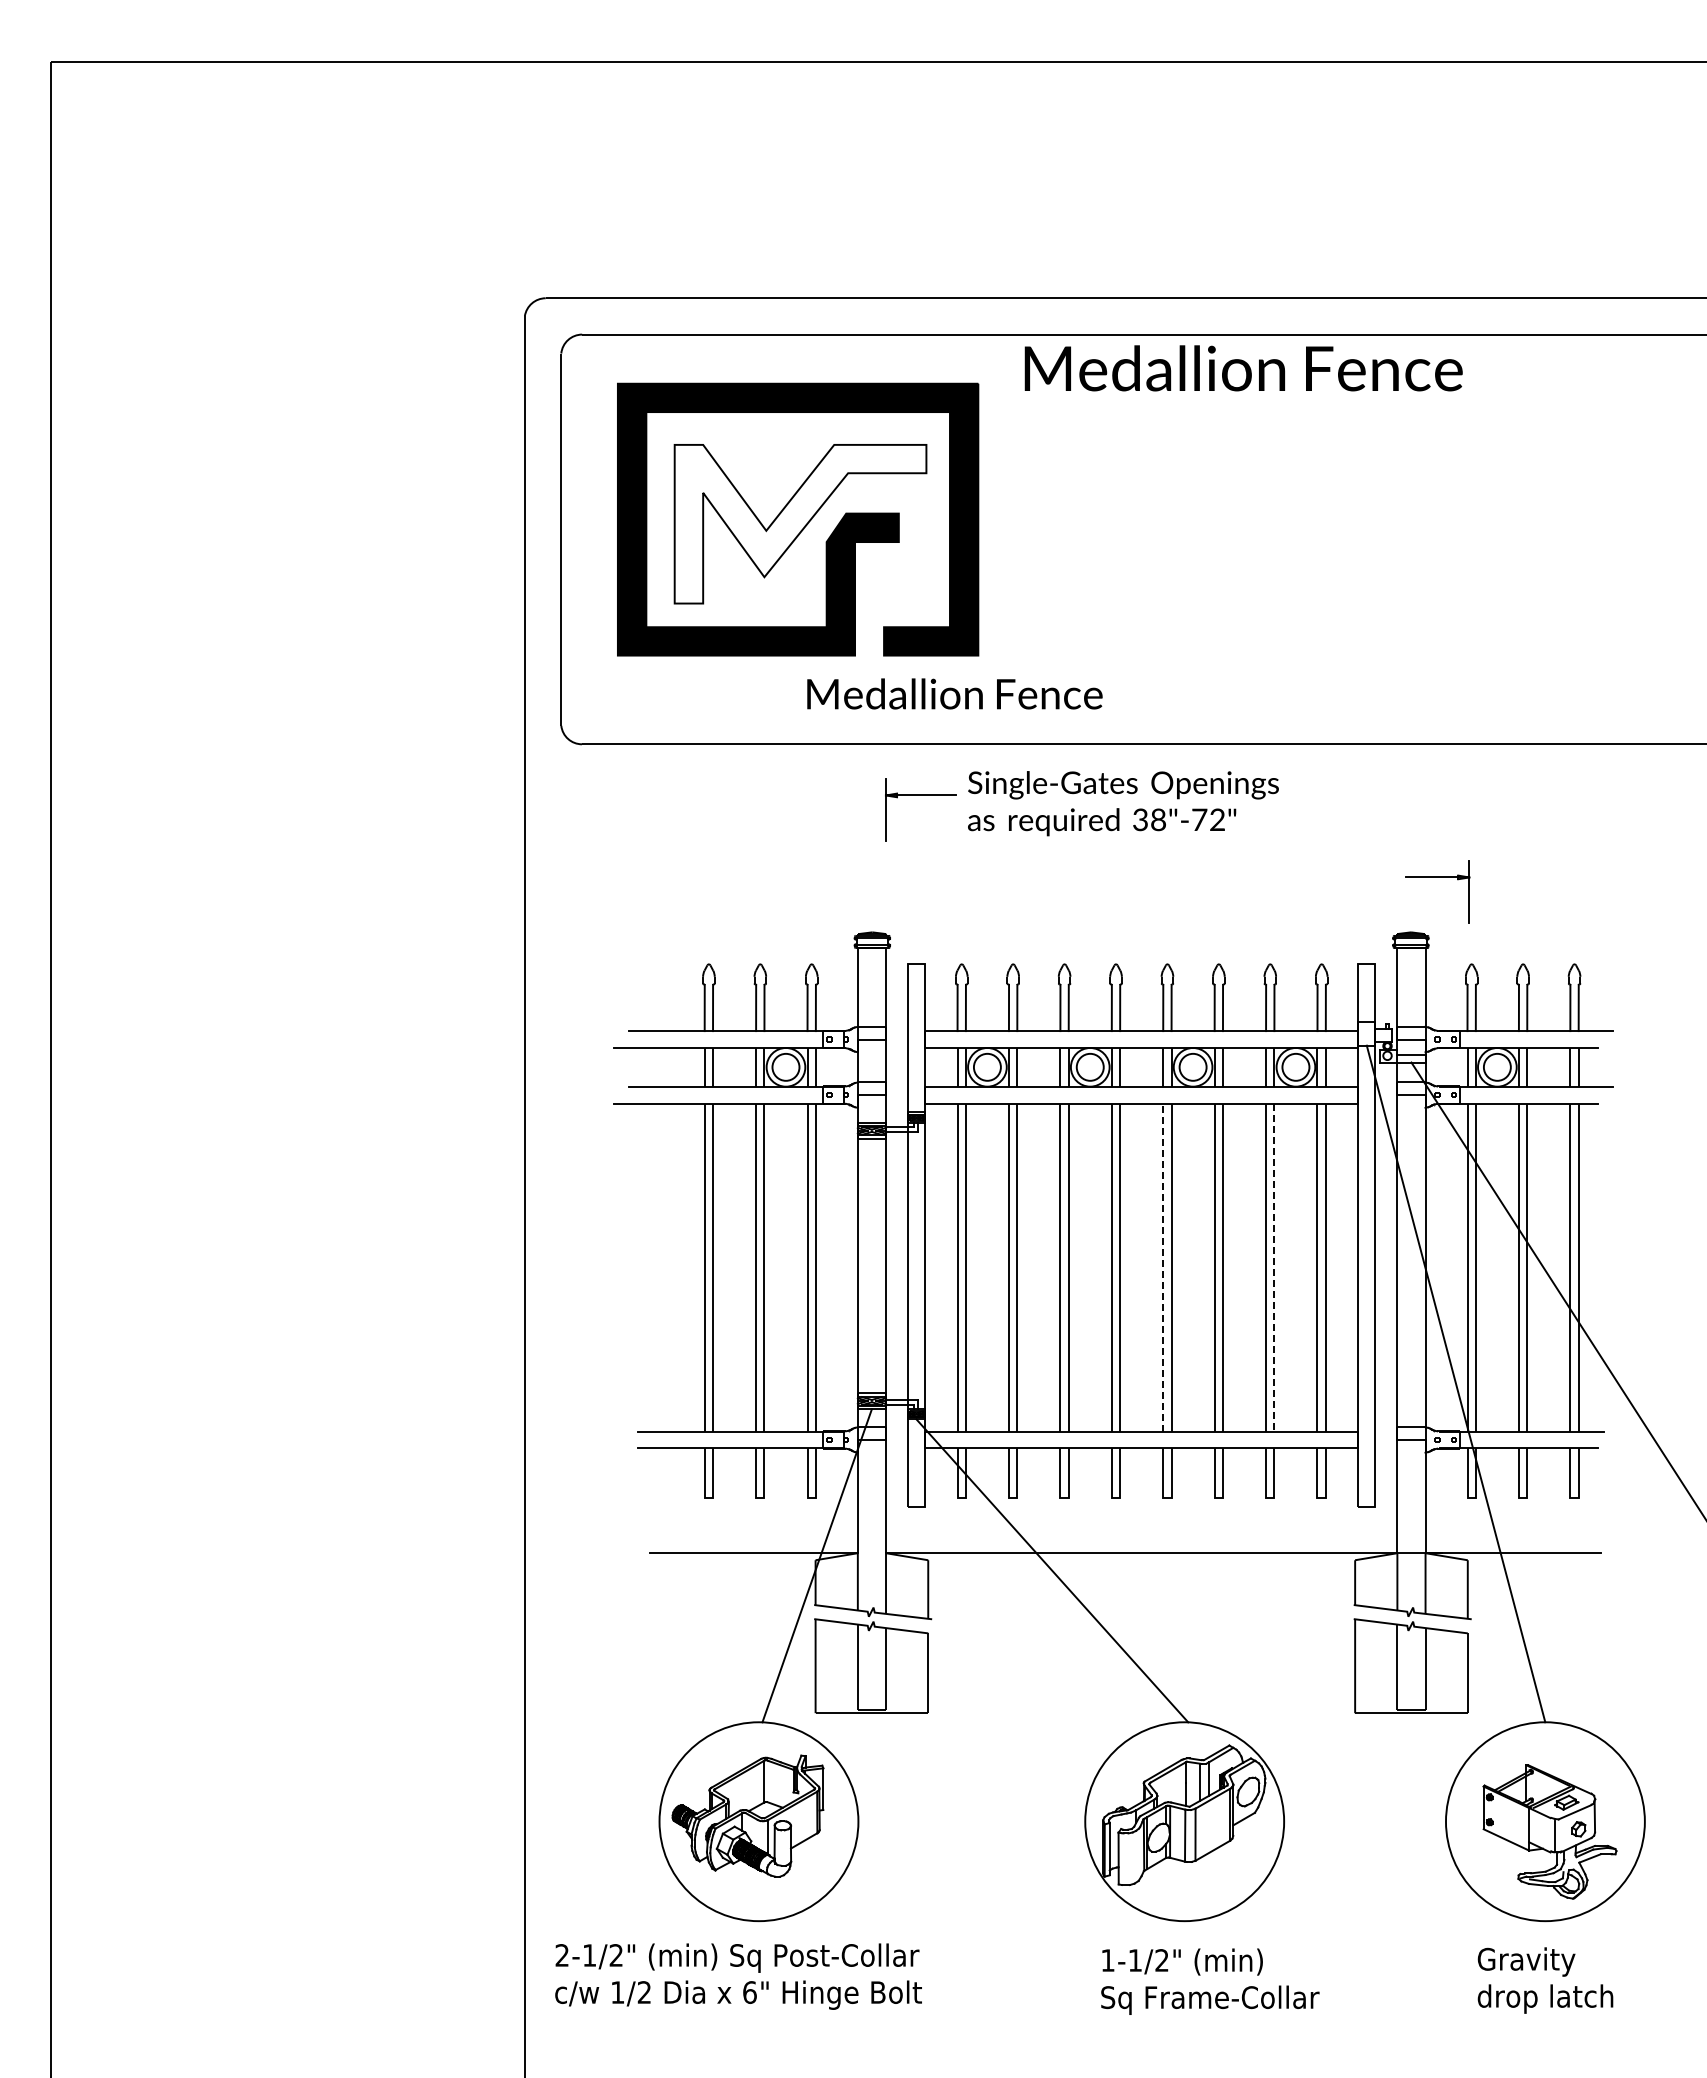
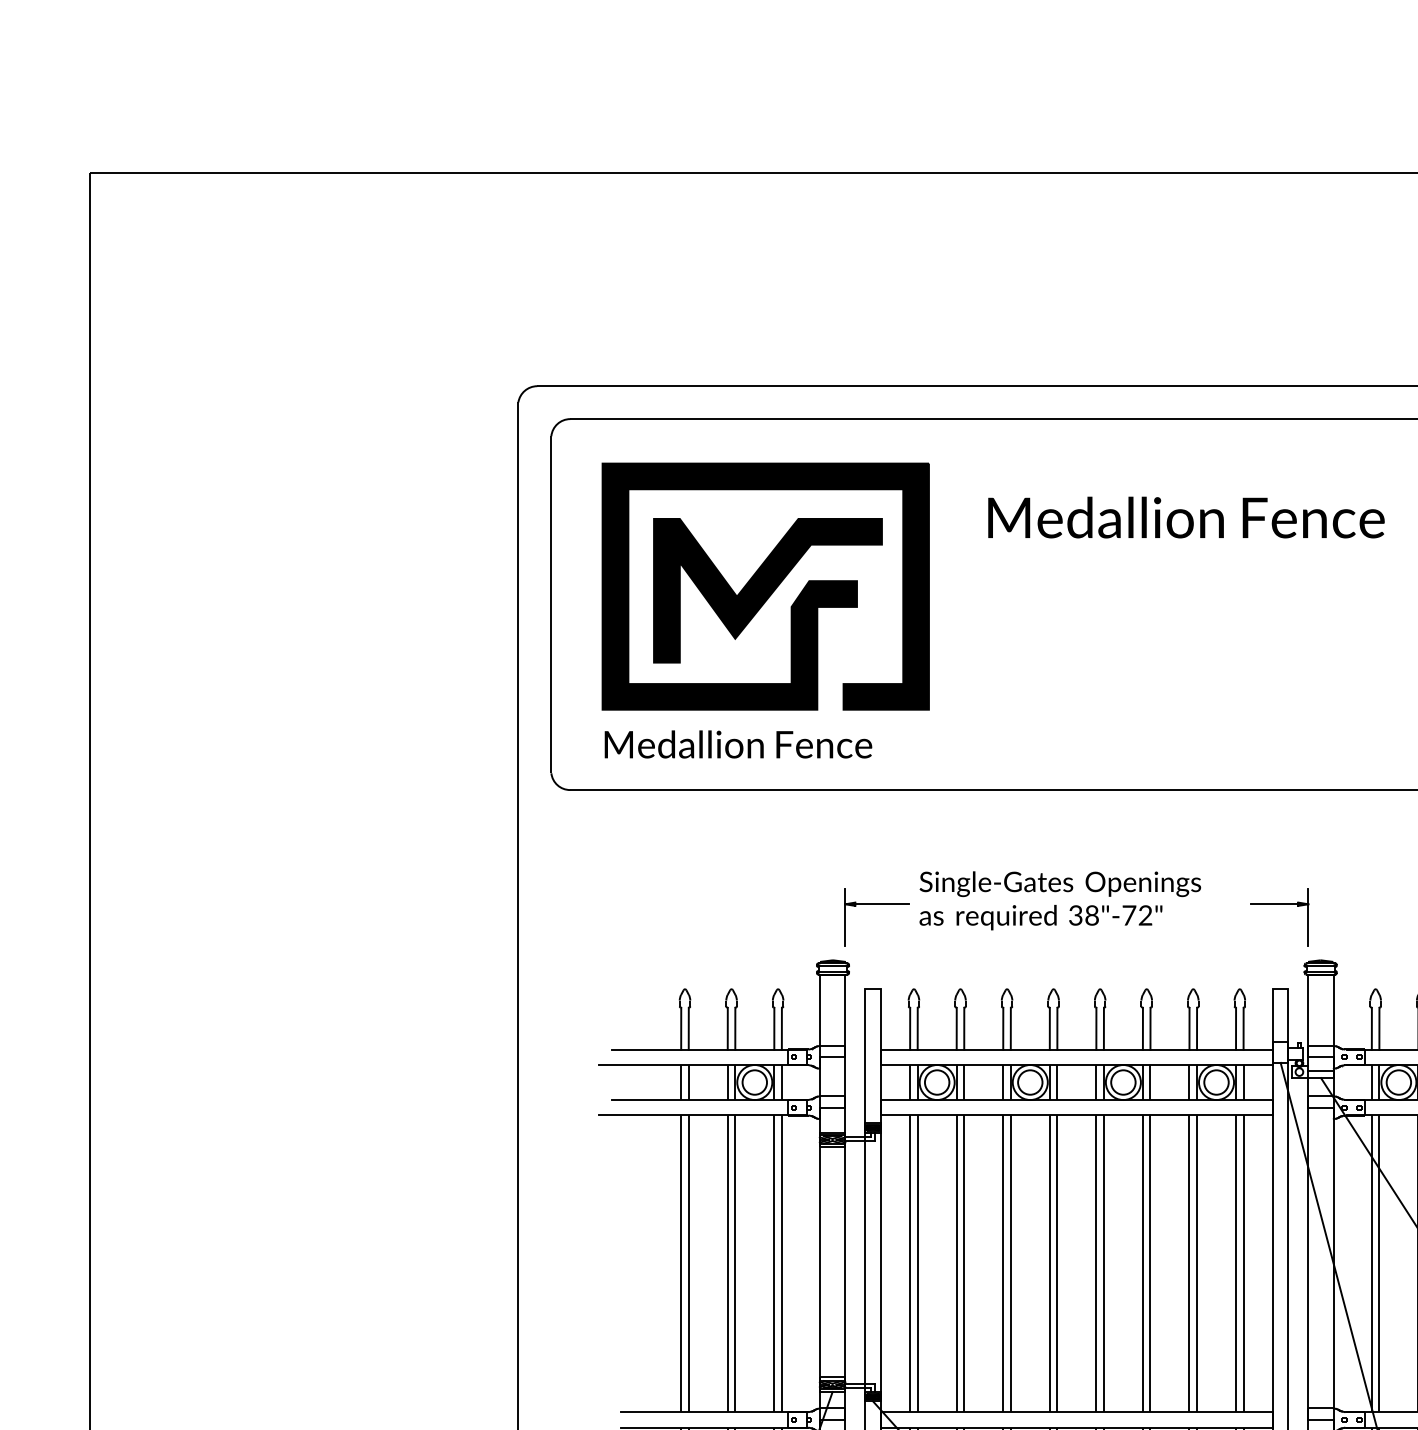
text: (1243, 368) -> (1186, 517), moved
fill: (800, 523) -> (767, 590), added
text: (954, 693) -> (738, 744), moved
part: (920, 795) -> (876, 904), moved
text: (1123, 803) -> (1060, 900), moved
part: (1437, 877) -> (1279, 904), moved
line: (1163, 1267) -> (1096, 1263), dashed -> solid
line: (1274, 1267) -> (1197, 1263), dashed -> solid

